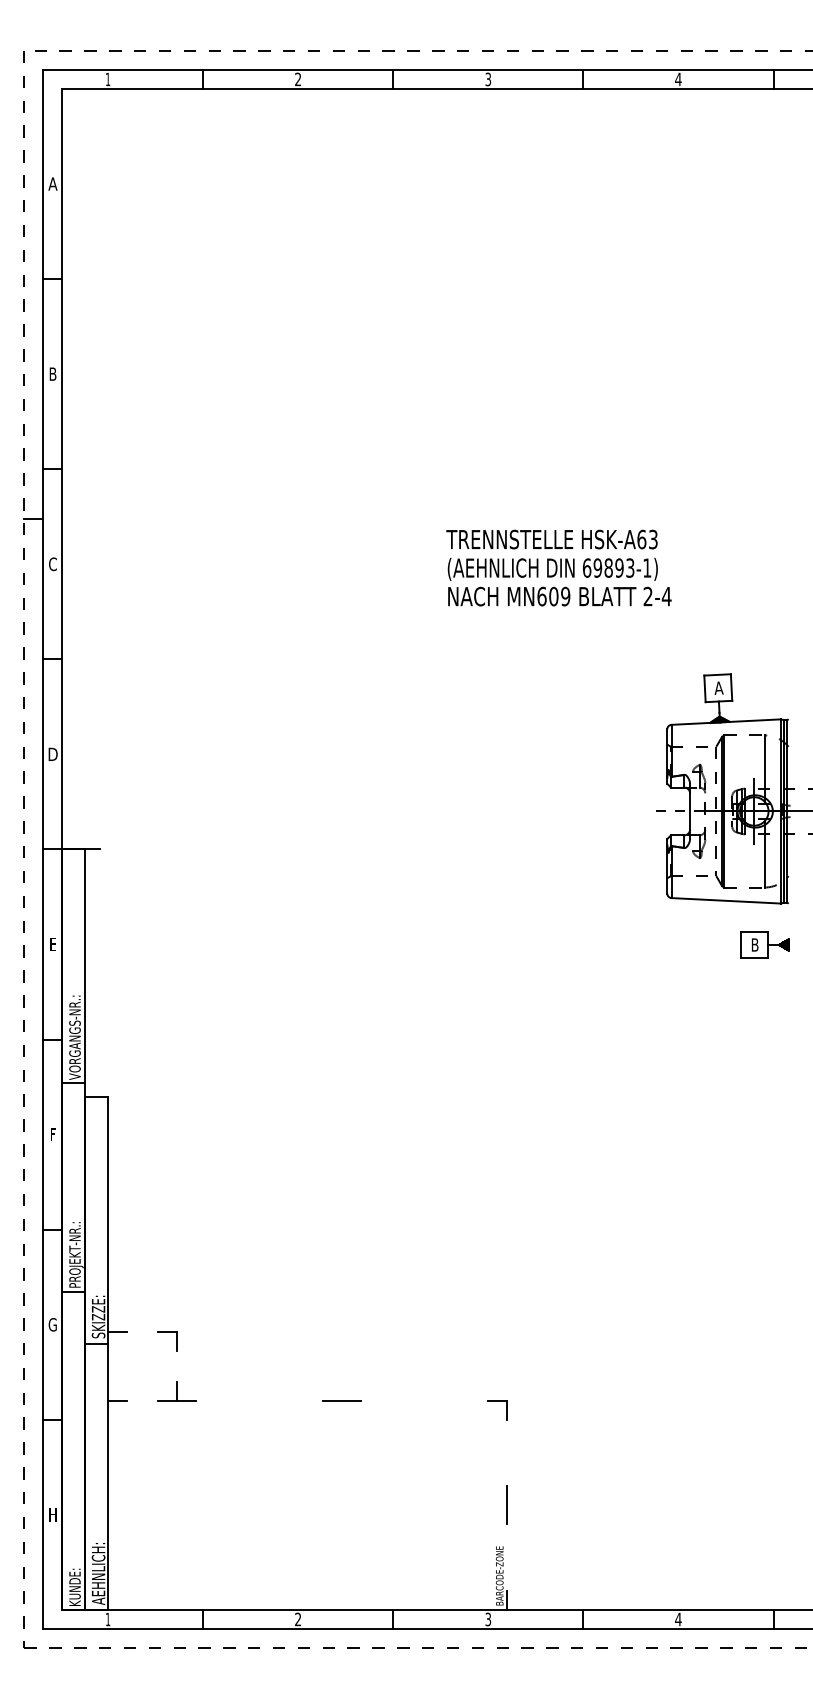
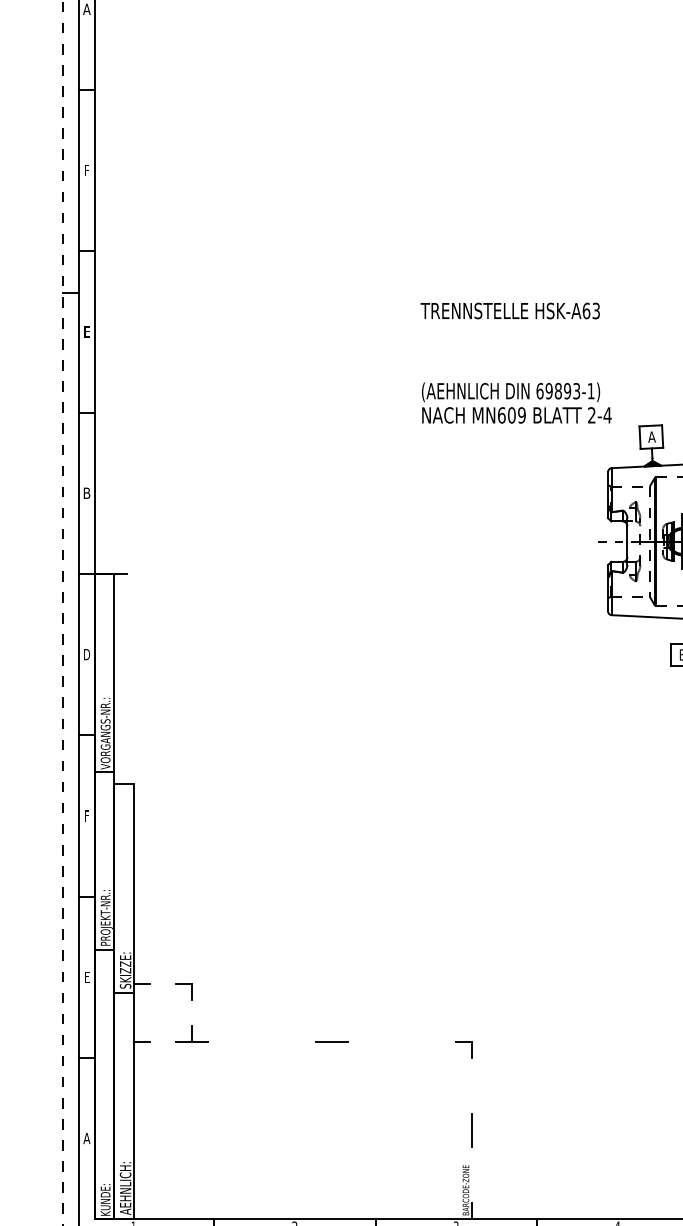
text: (52, 373) -> (86, 170), B -> F
text: (52, 564) -> (86, 332), C -> E
text: (559, 581) -> (516, 402), moved
text: (52, 753) -> (86, 492), D -> B
text: (52, 944) -> (86, 654), E -> D
text: (52, 1324) -> (86, 976), G -> E
text: (52, 1514) -> (86, 1138), H -> A

